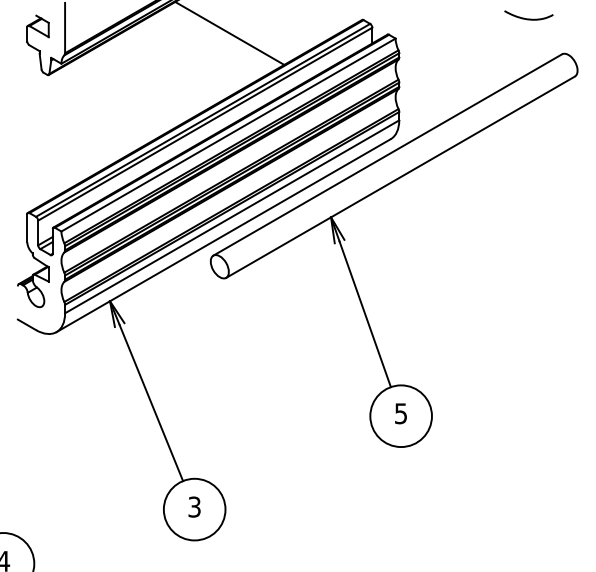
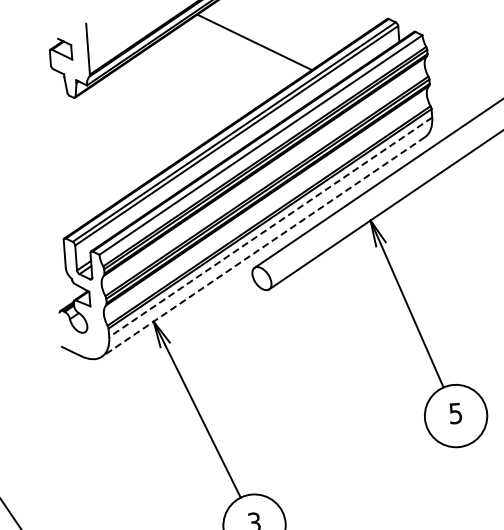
line: (232, 216) -> (271, 226), solid -> dashed
line: (223, 235) -> (263, 246), solid -> dashed

